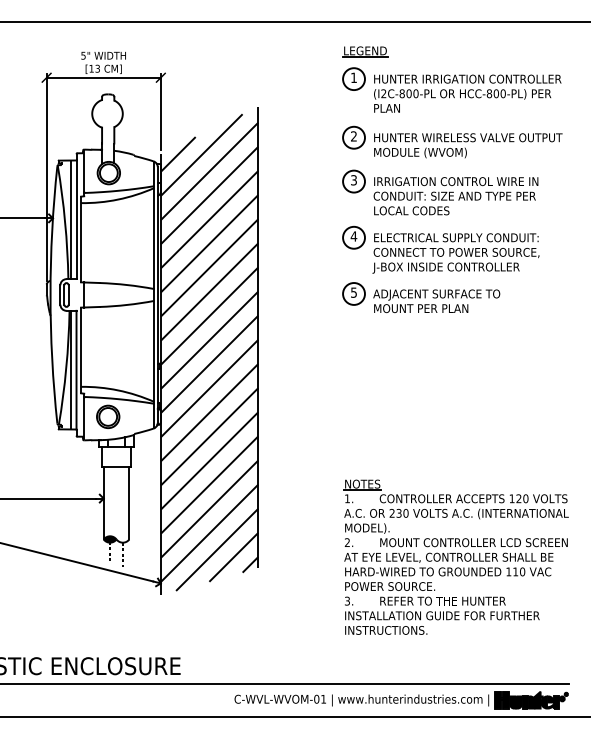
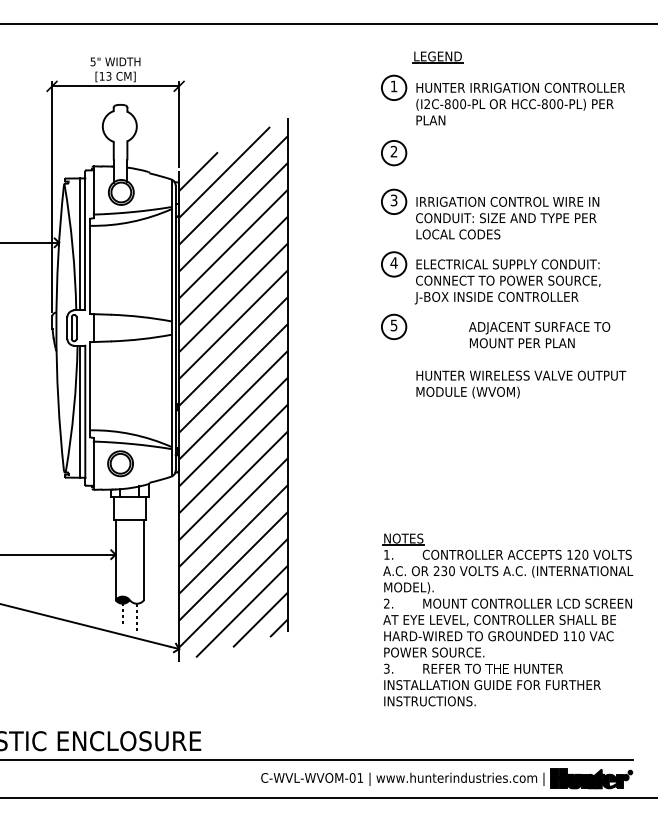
part: (365, 51) -> (438, 57), moved
text: (468, 145) -> (521, 384), moved
text: (436, 301) -> (539, 335), moved

